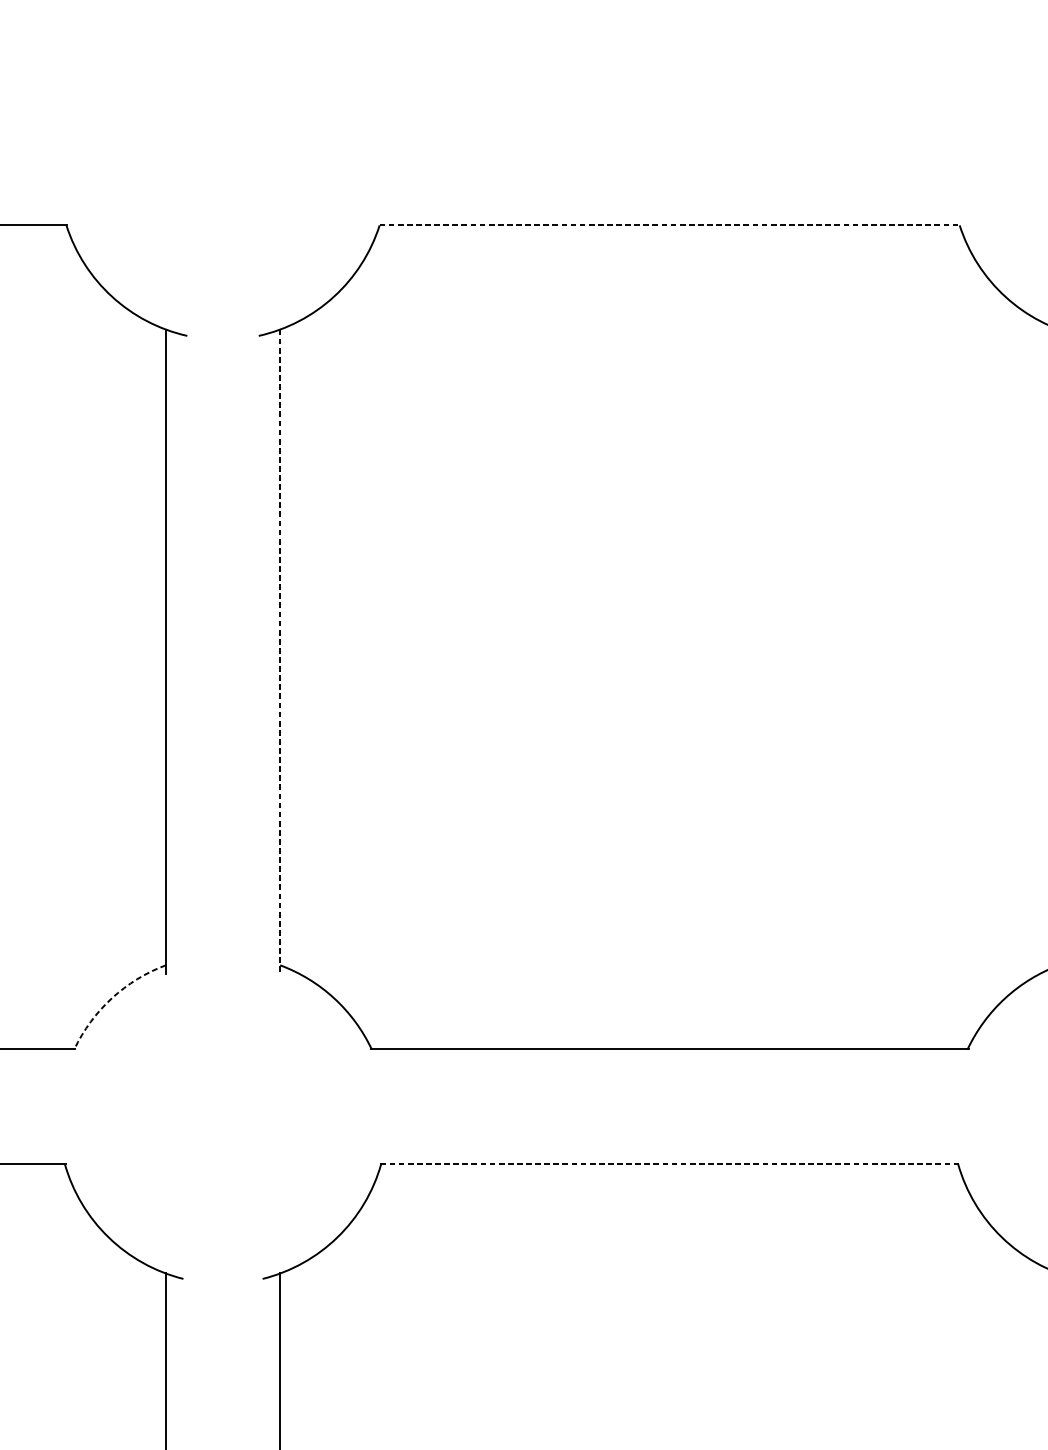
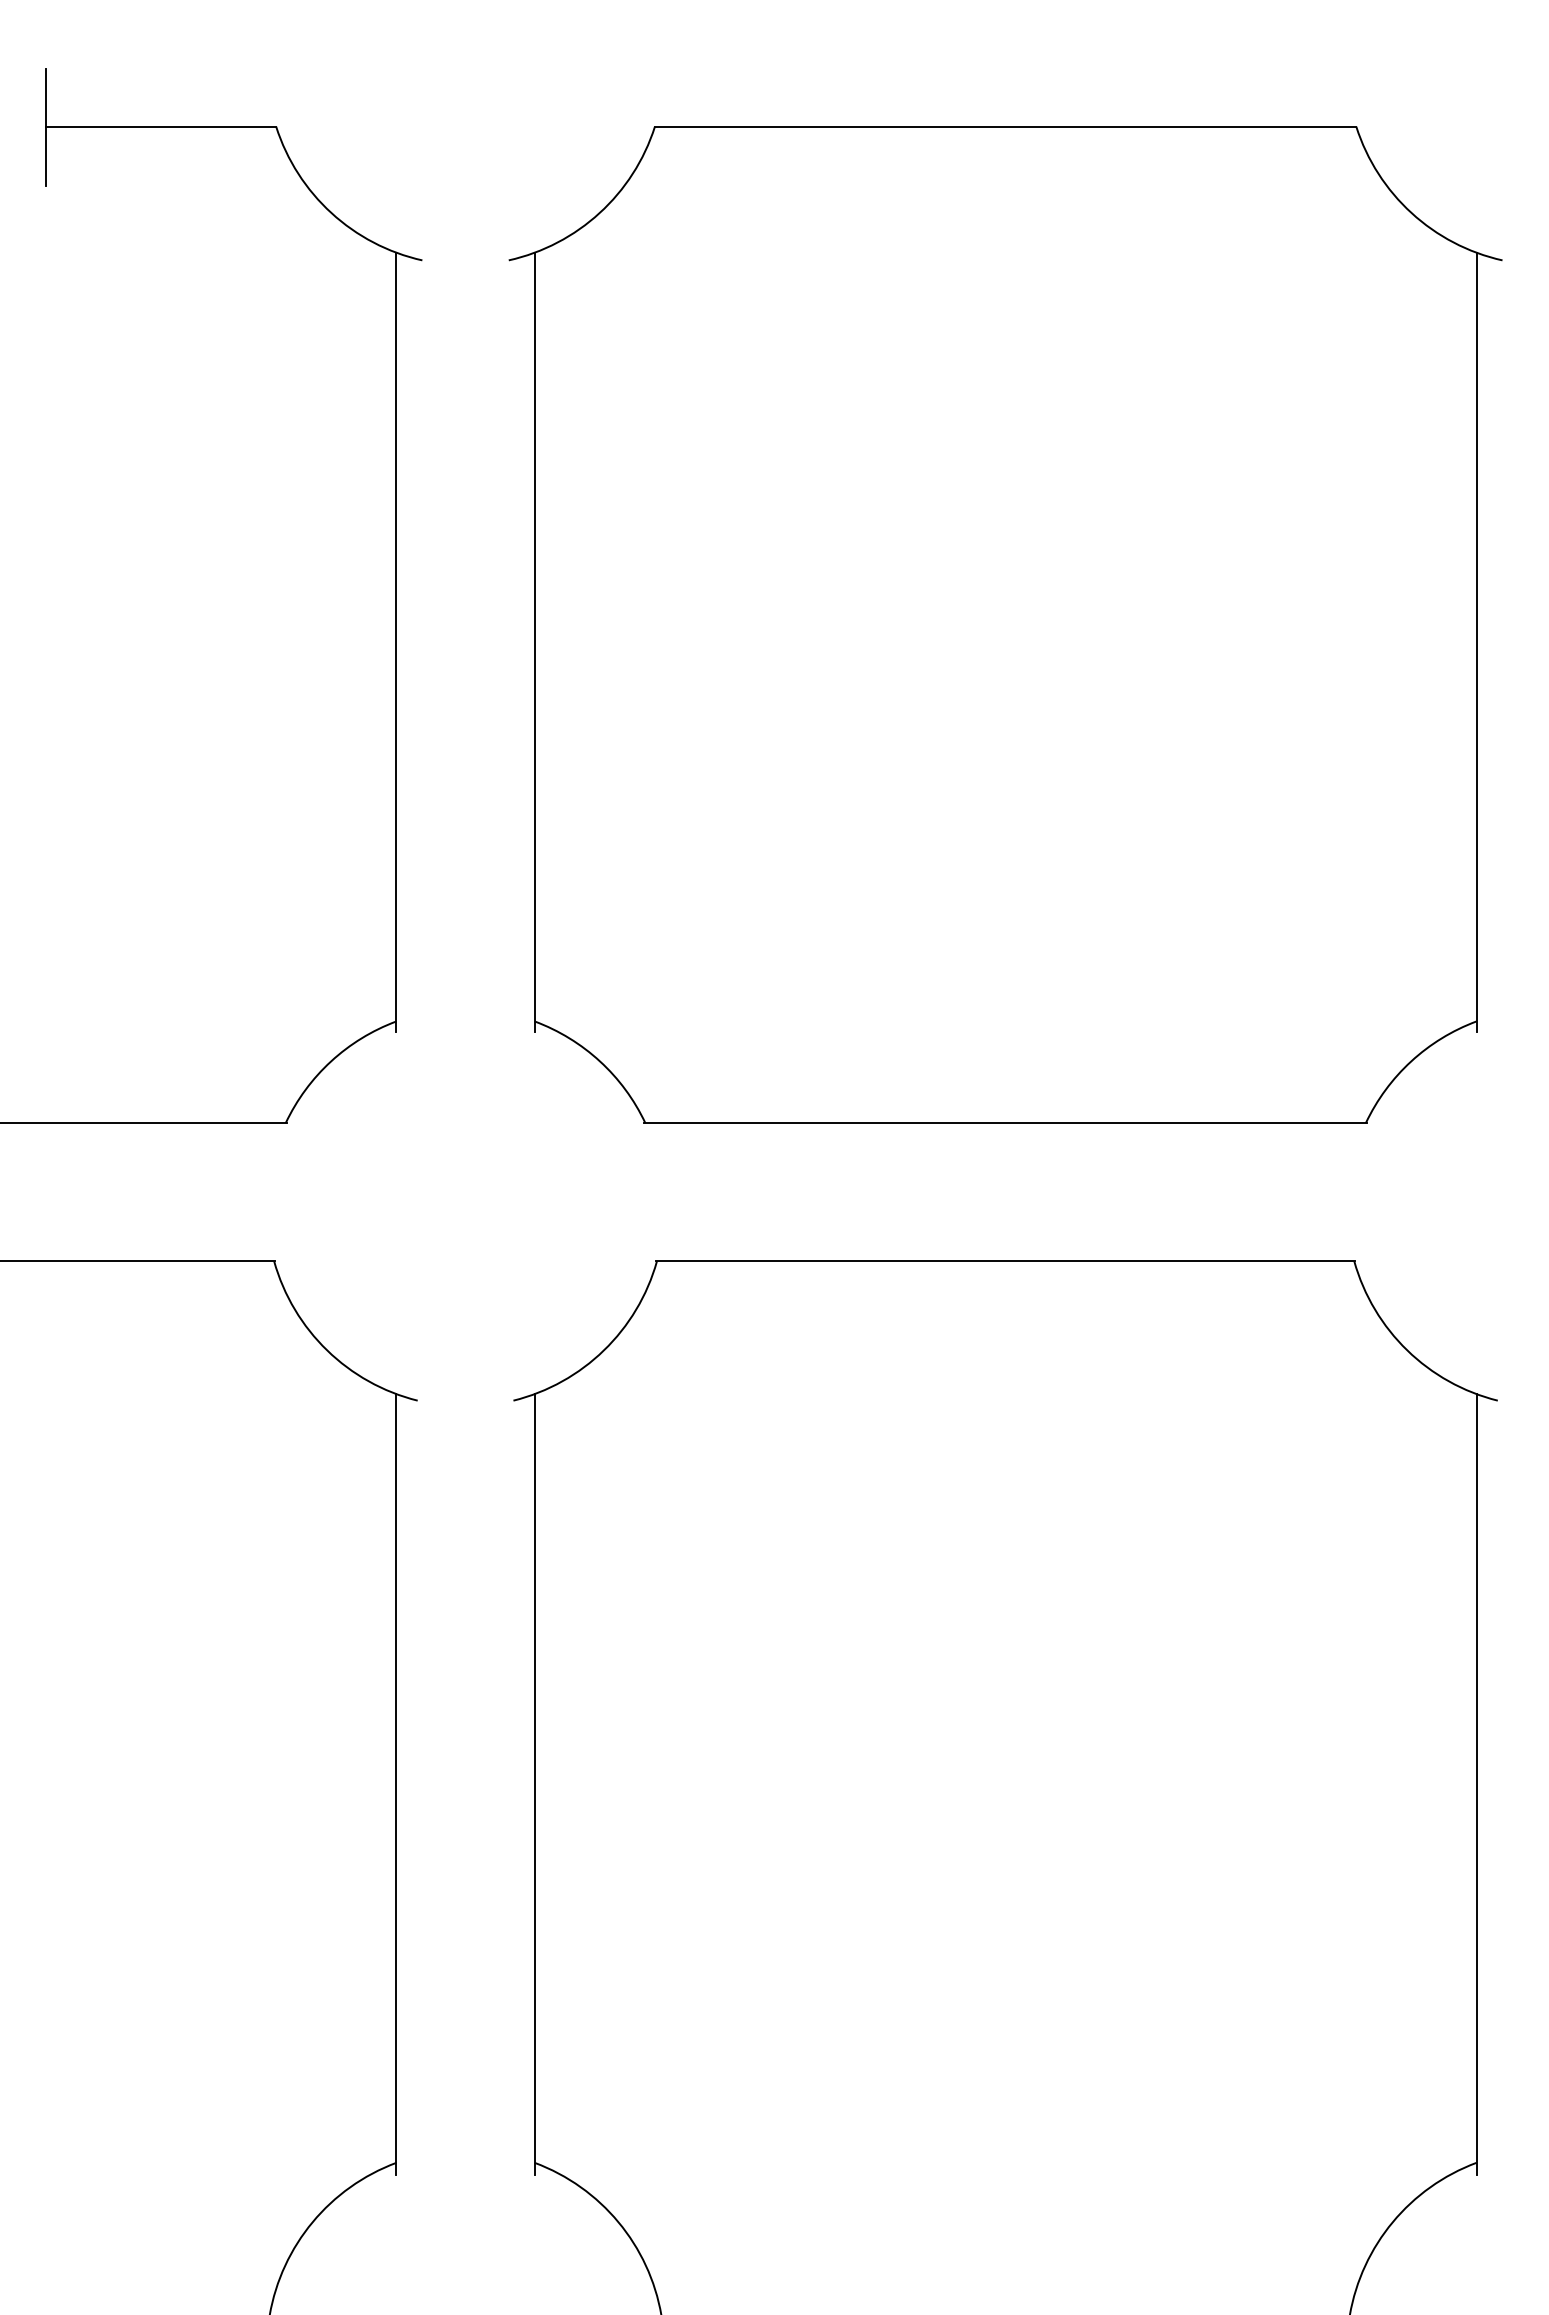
line: (669, 225) -> (1005, 126), dashed -> solid
line: (280, 651) -> (534, 642), dashed -> solid
arc: (112, 998) -> (331, 1061), dashed -> solid
line: (669, 1163) -> (1005, 1261), dashed -> solid

